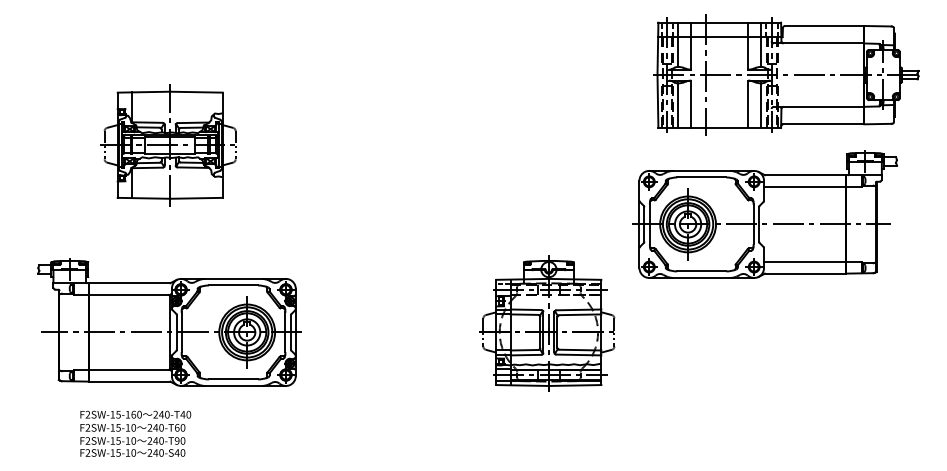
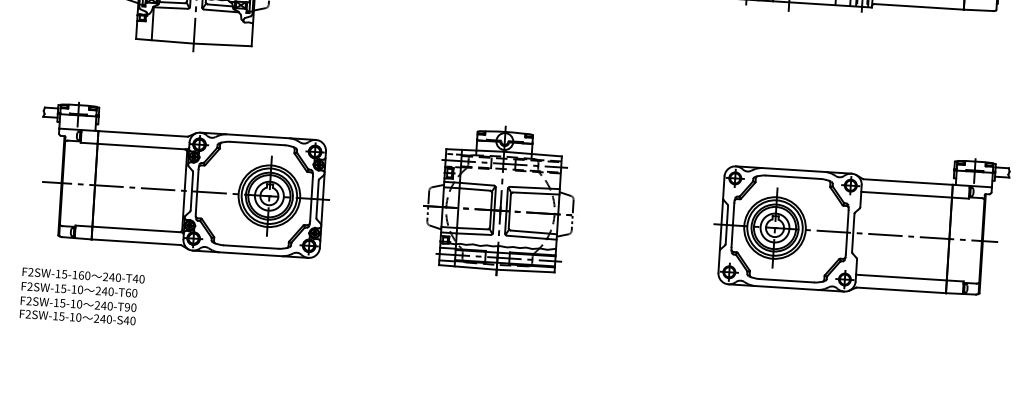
part: (764, 214) -> (859, 222), moved
part: (547, 323) -> (499, 200), moved
text: (135, 433) -> (82, 296), moved

